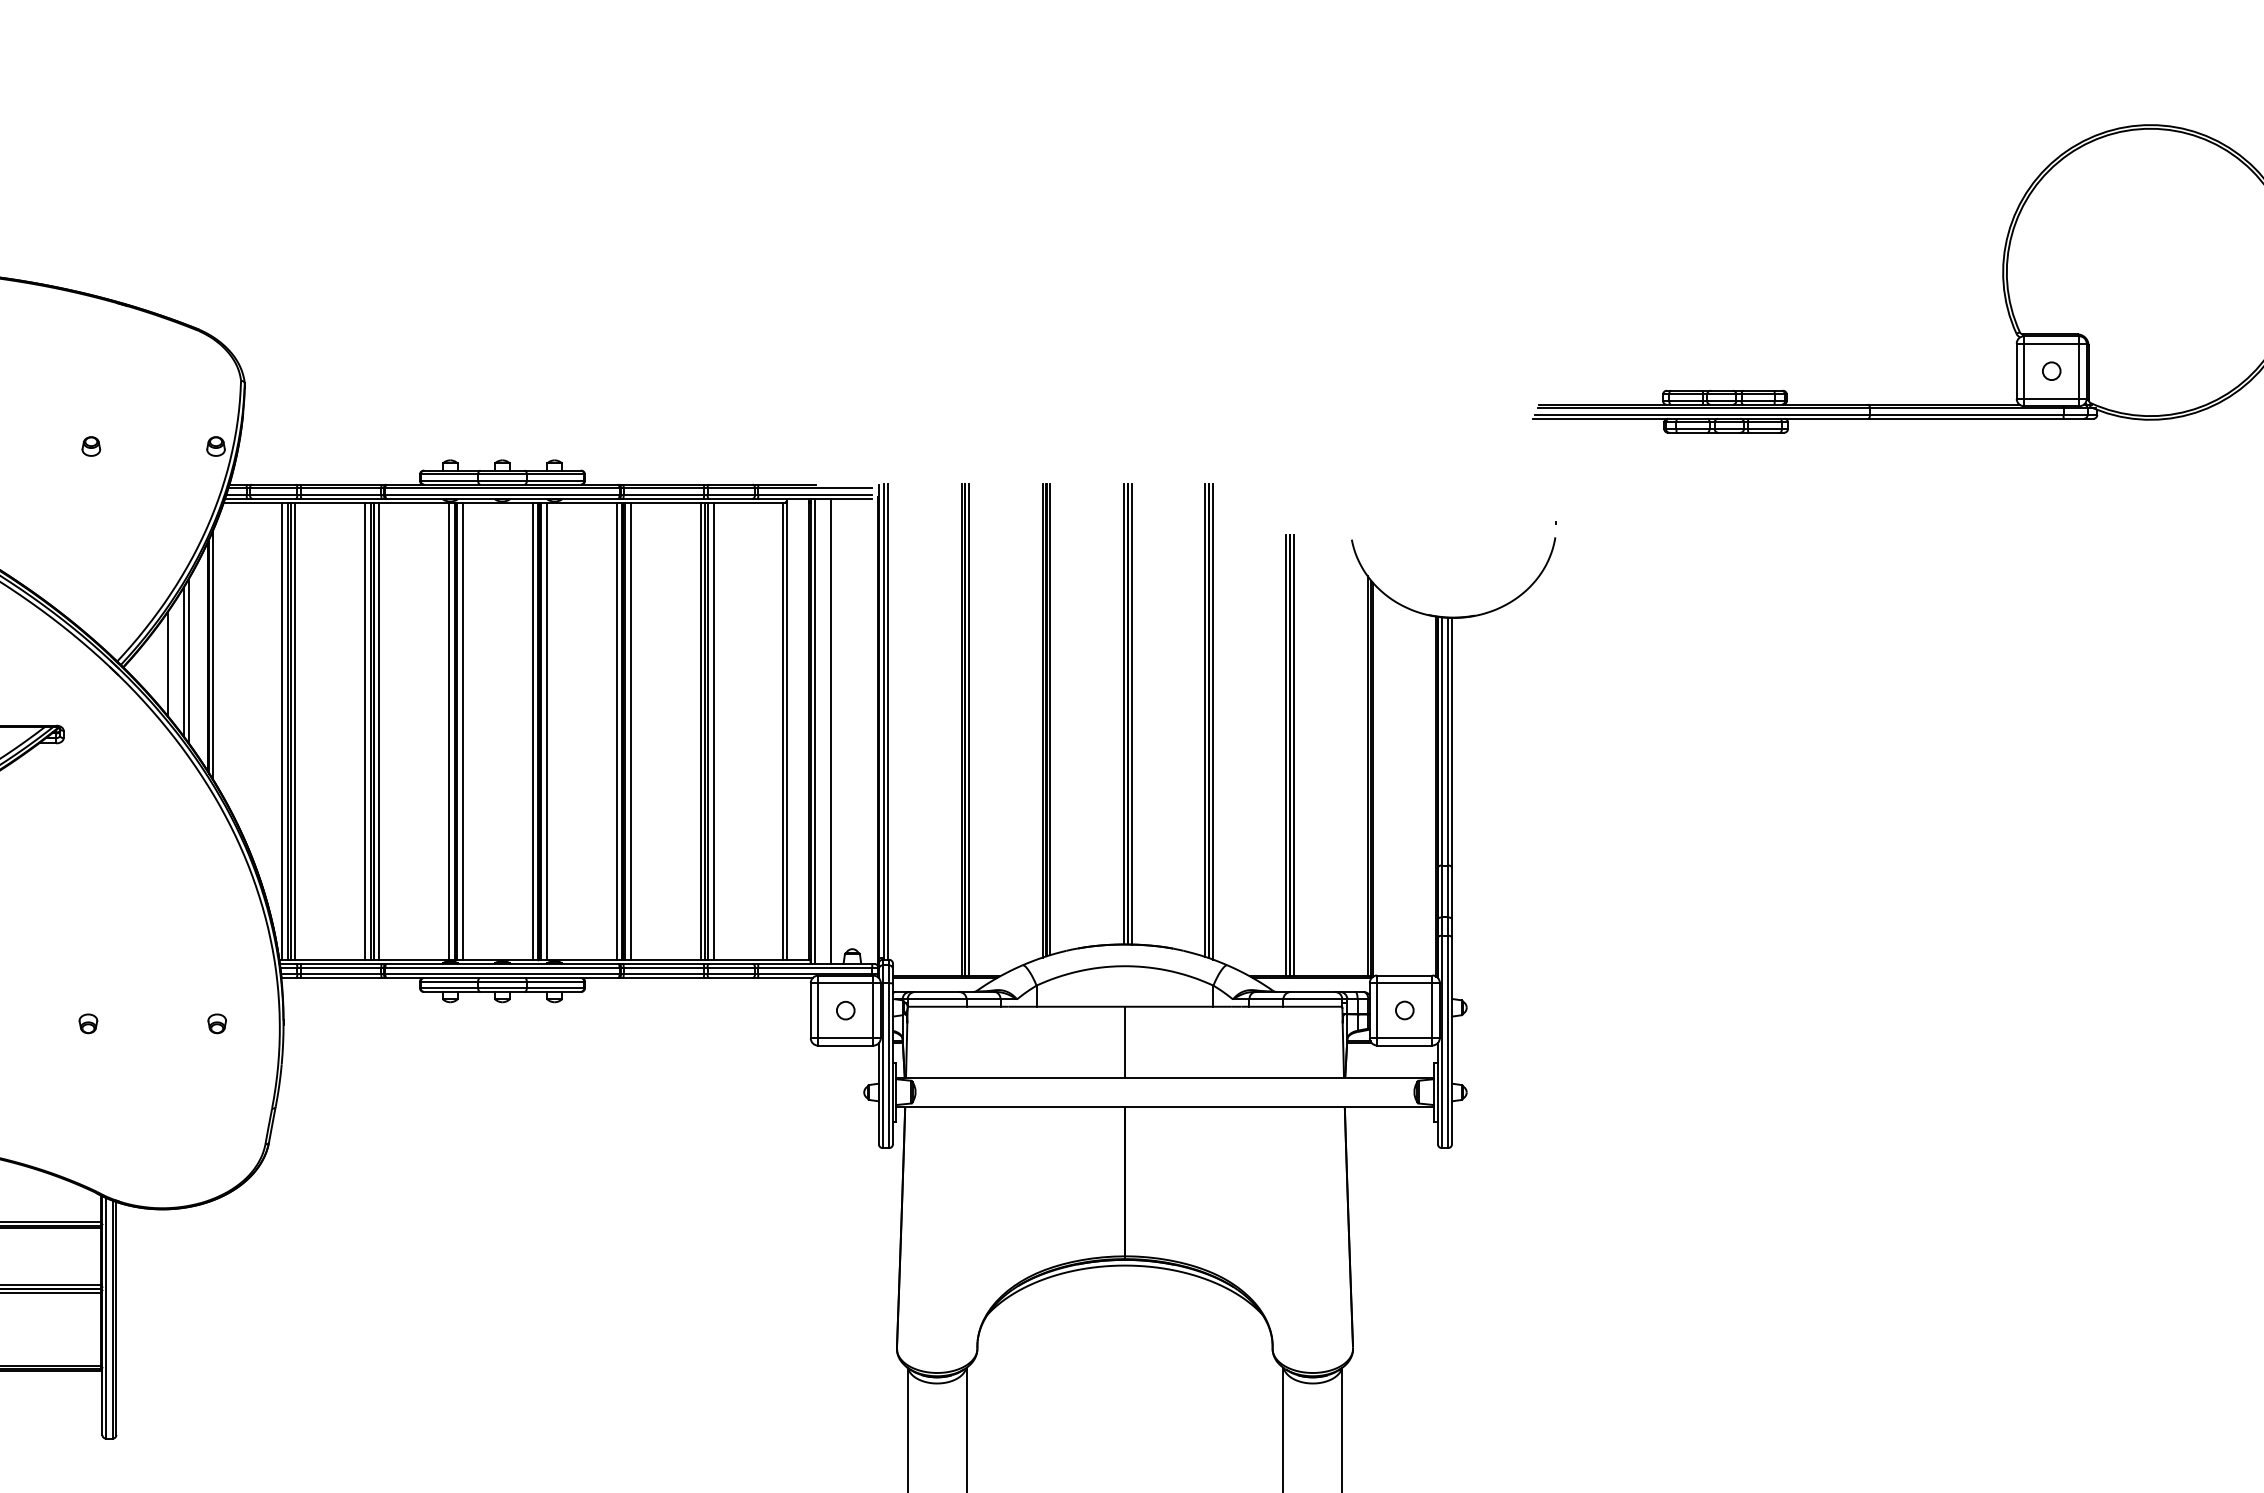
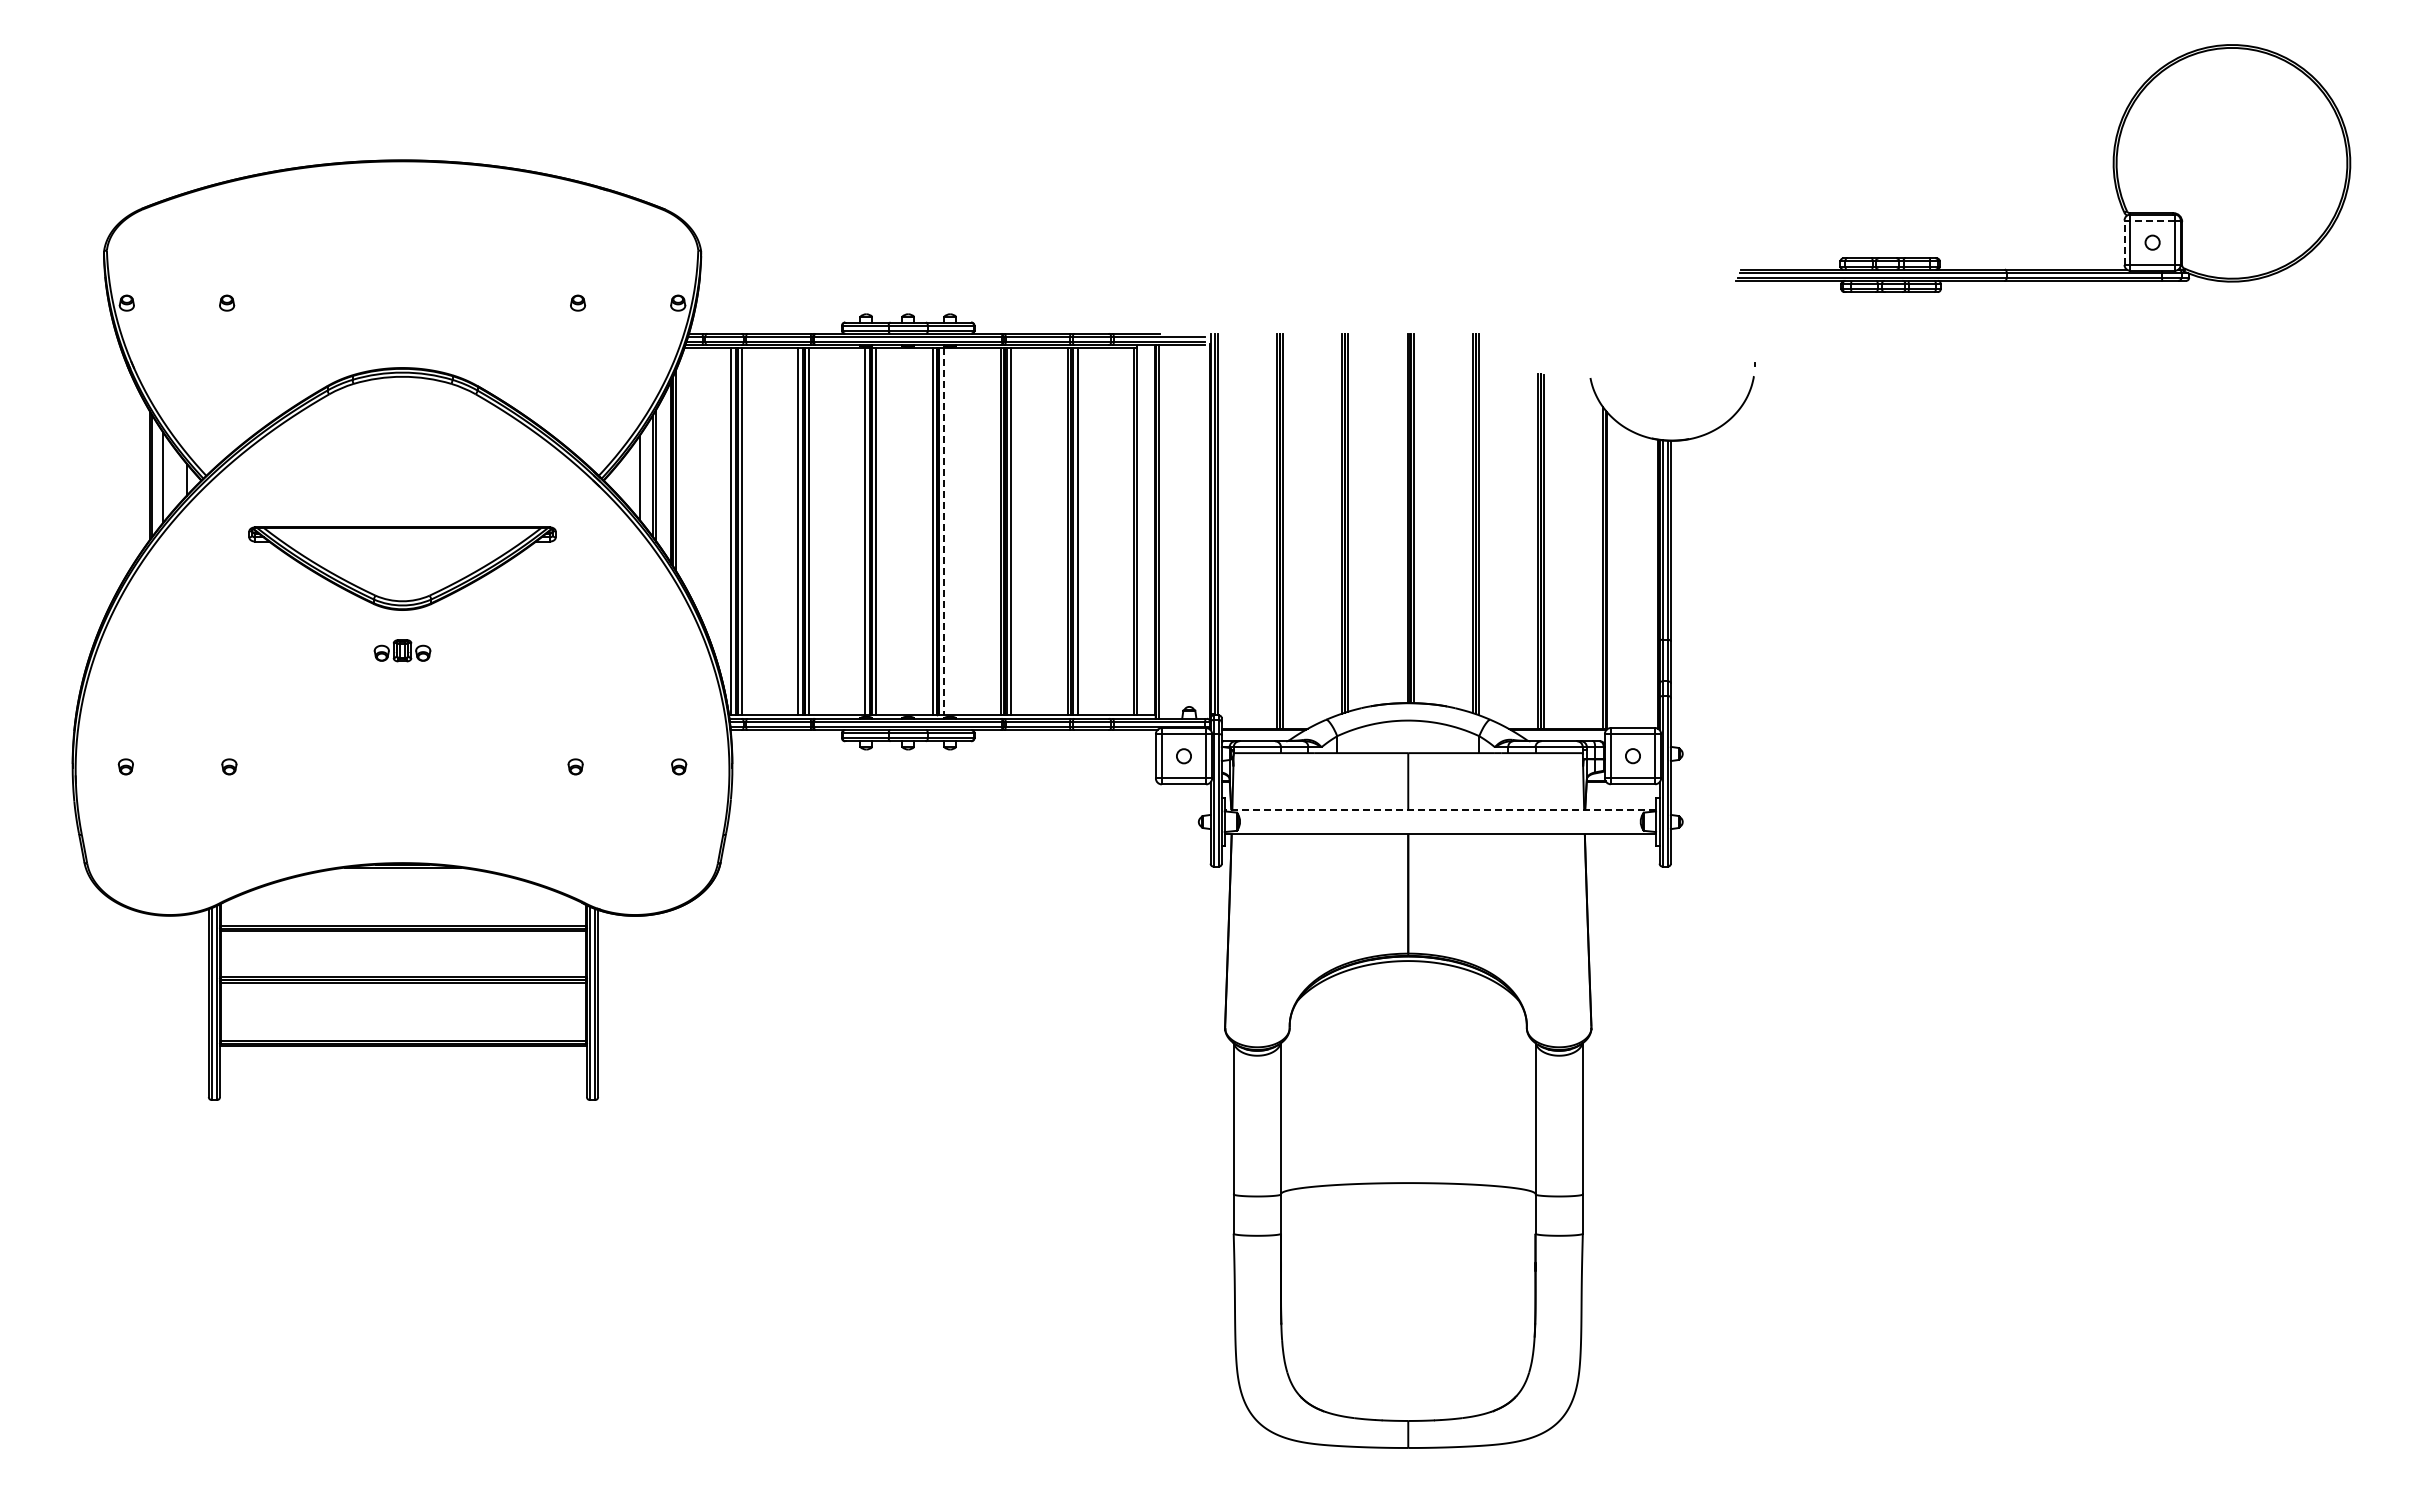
line: (2051, 343) -> (2152, 220), solid -> dashed
line: (2016, 370) -> (2124, 242), solid -> dashed
line: (831, 730) -> (1172, 531), removed
line: (546, 732) -> (943, 532), solid -> dashed
line: (1165, 1078) -> (1440, 810), solid -> dashed

